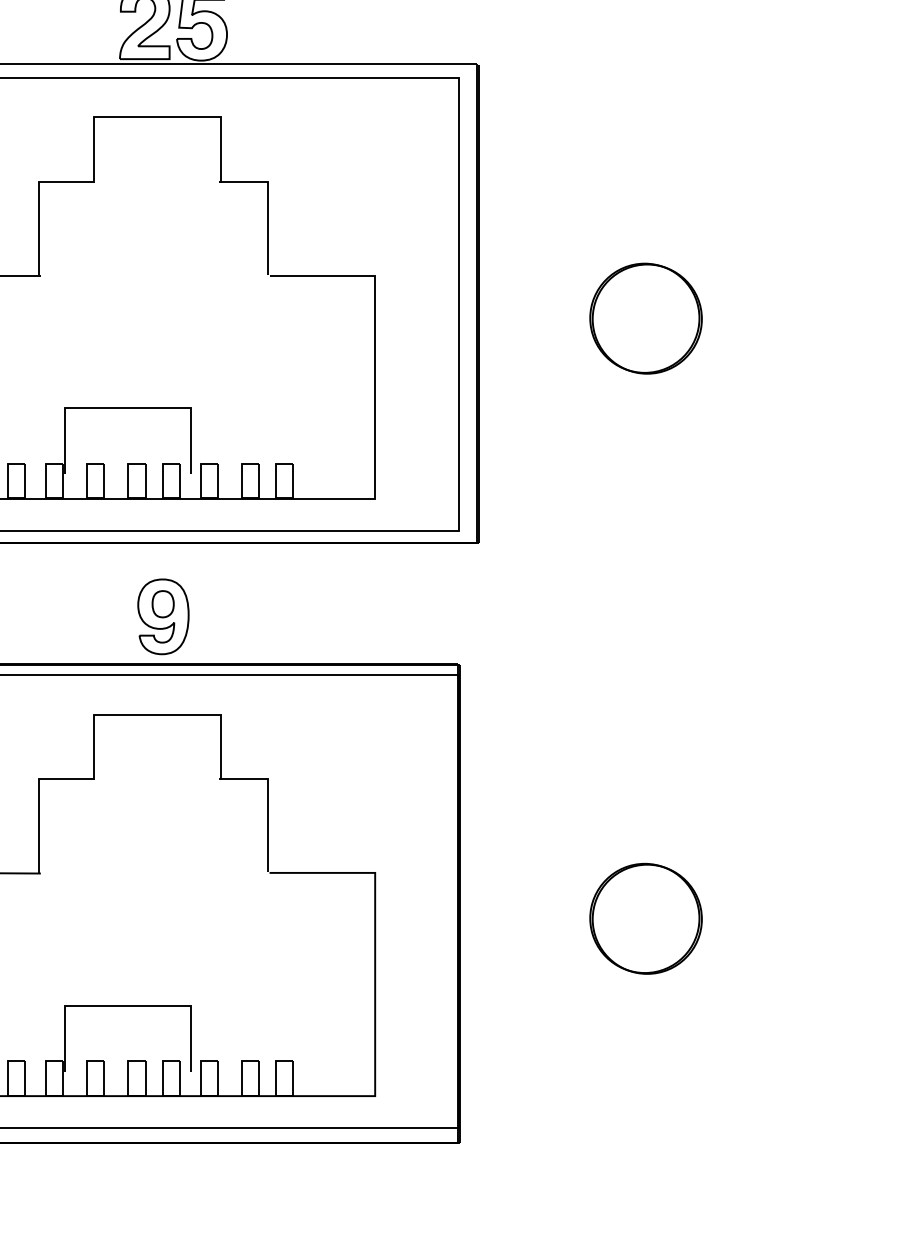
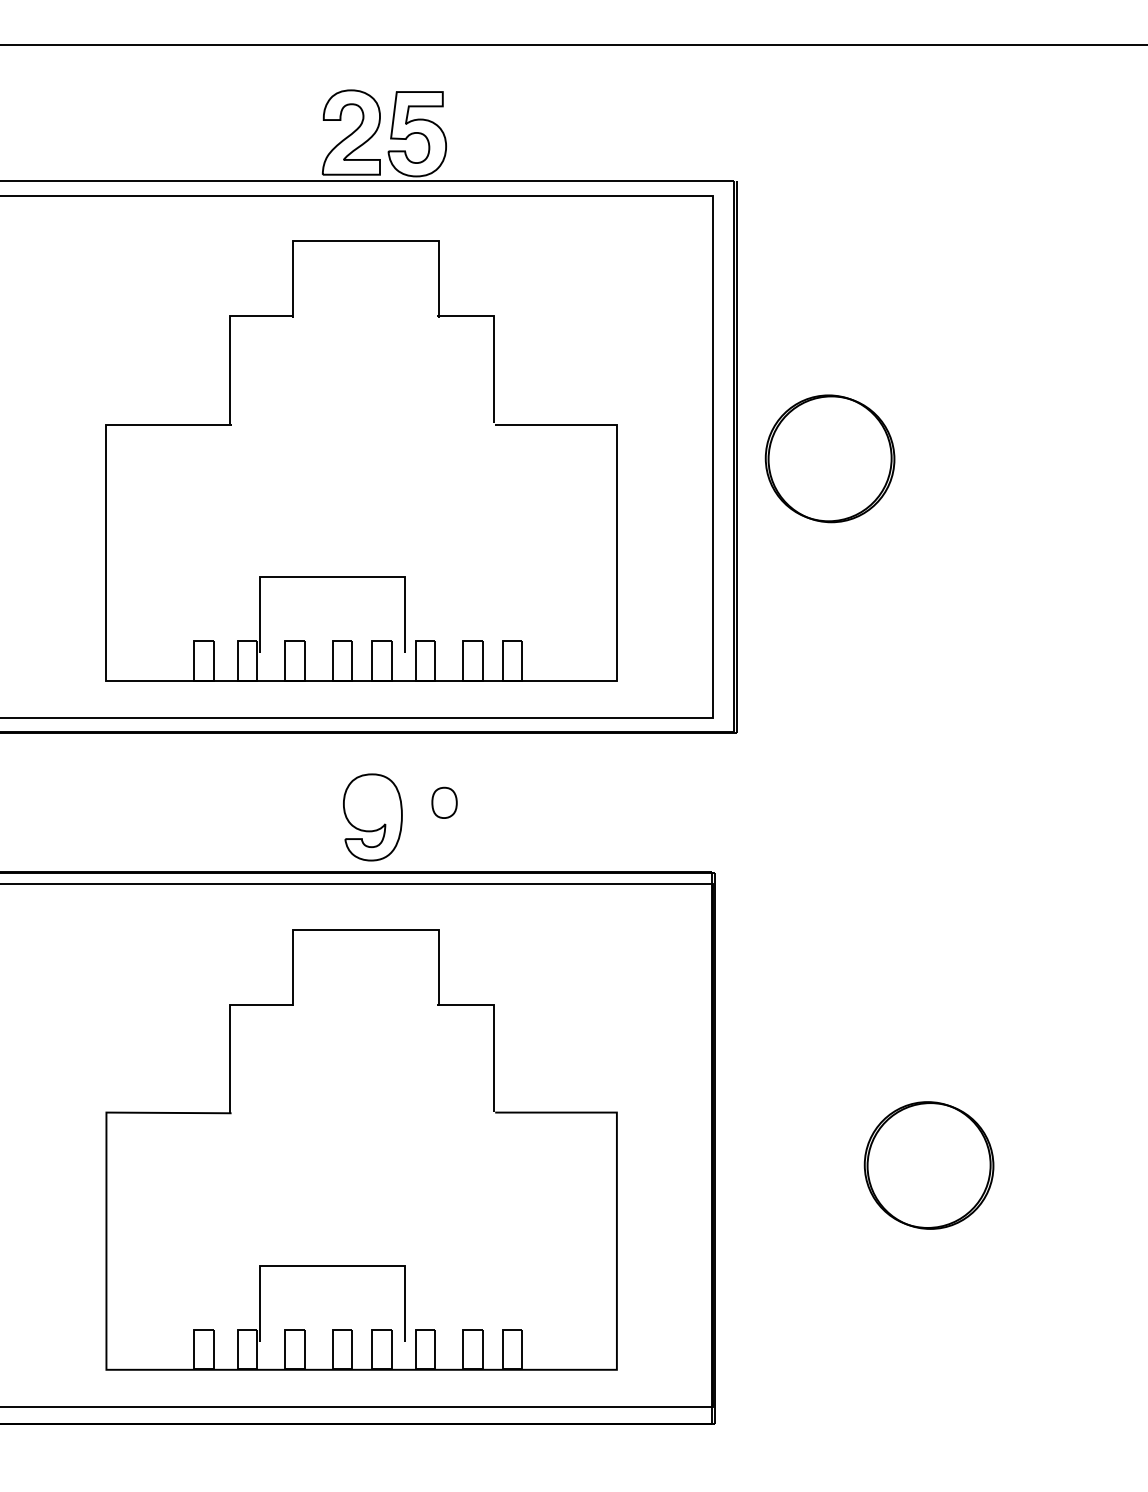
part: (645, 318) -> (829, 458), moved
part: (163, 603) -> (444, 802), moved

